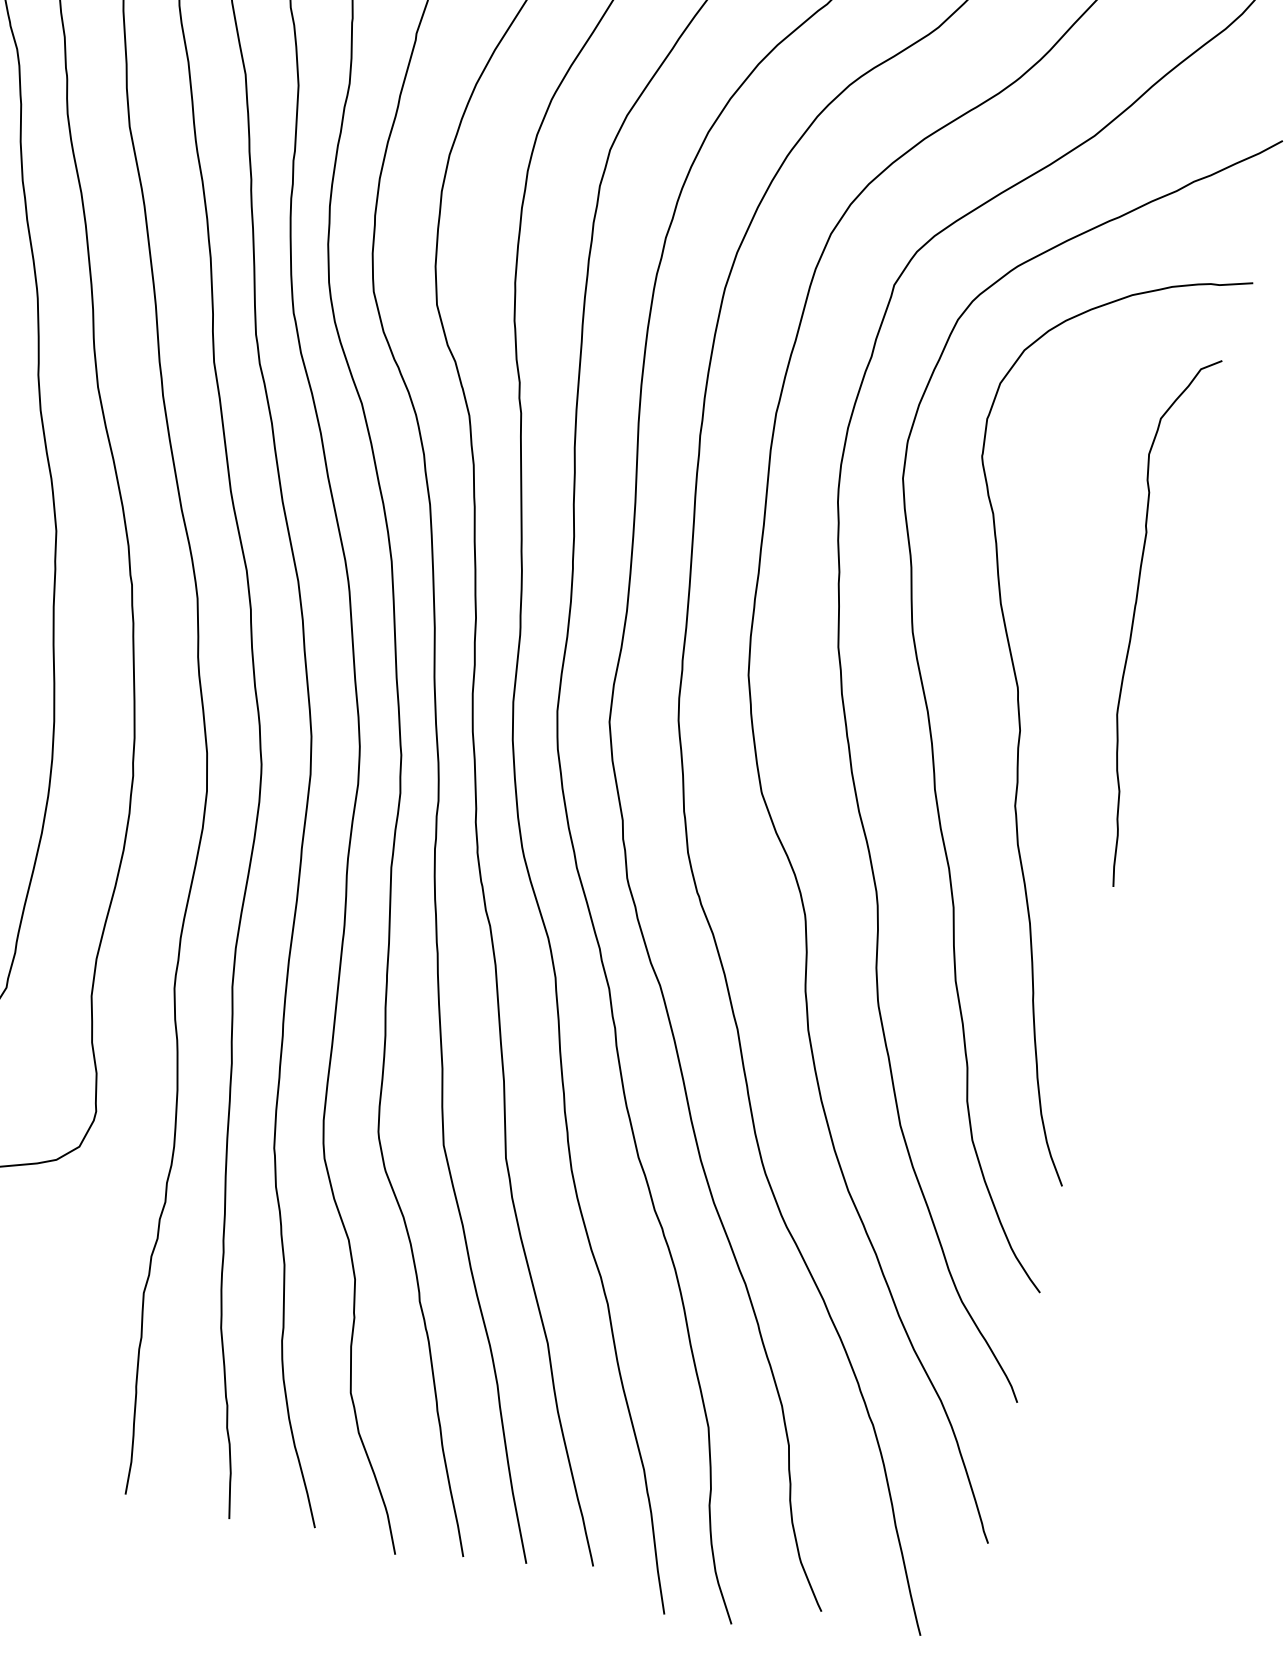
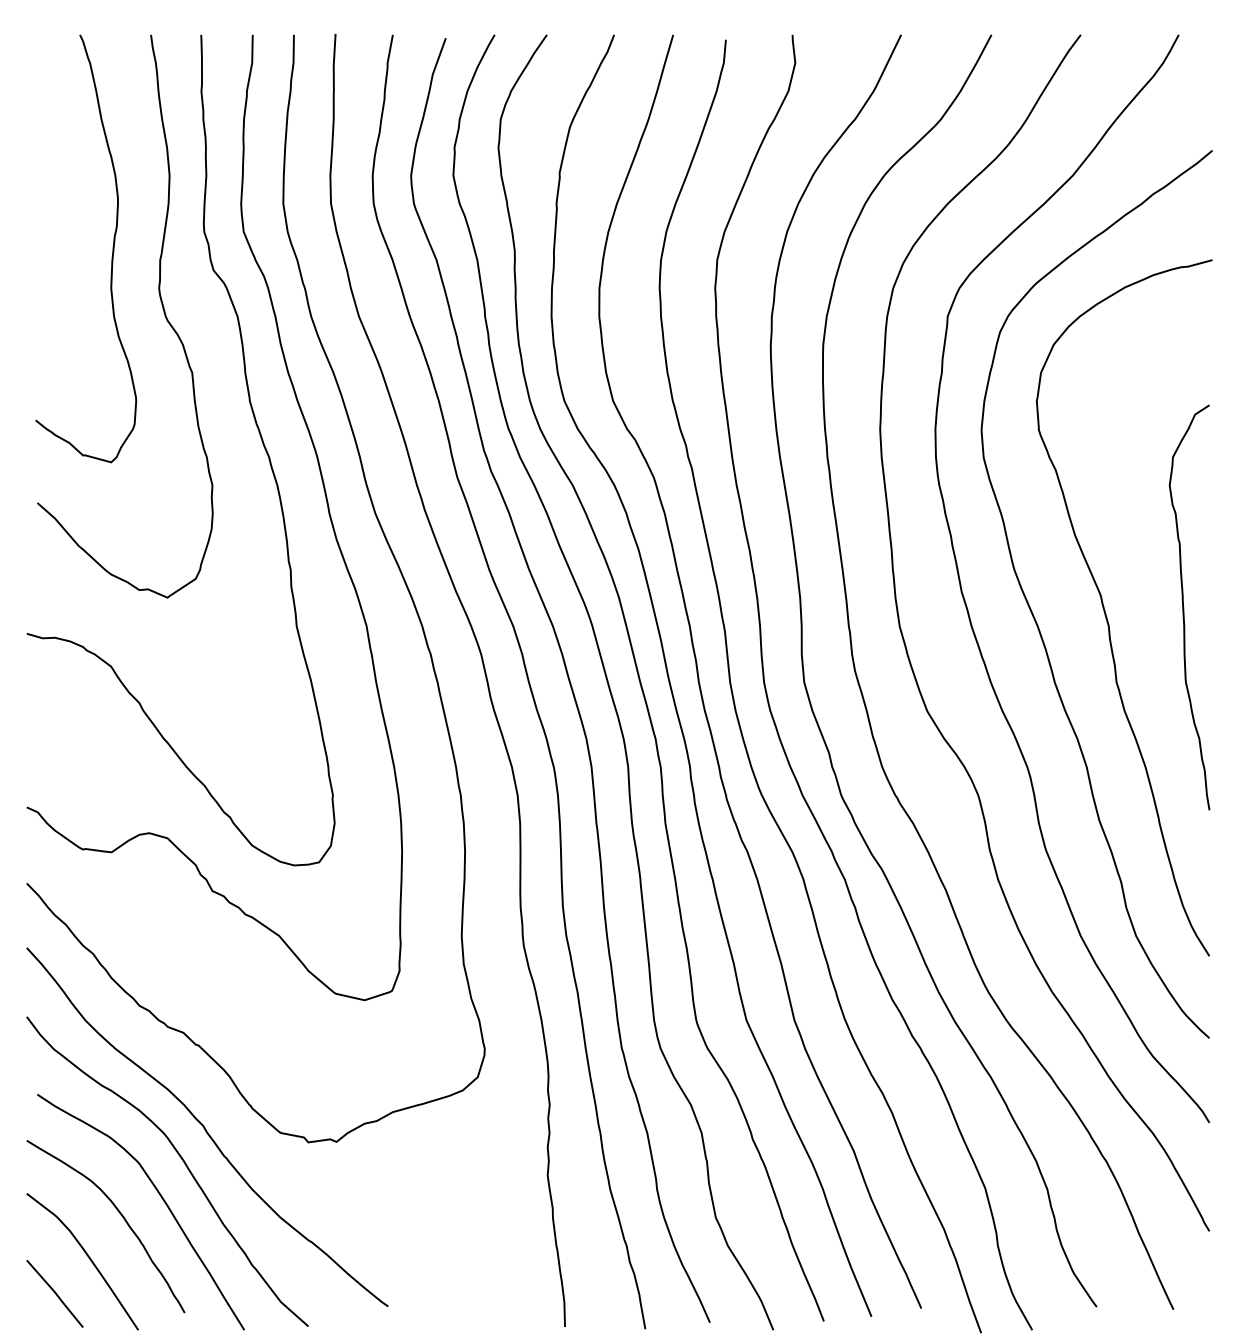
curve: (1135, 616) -> (1184, 607), moved

